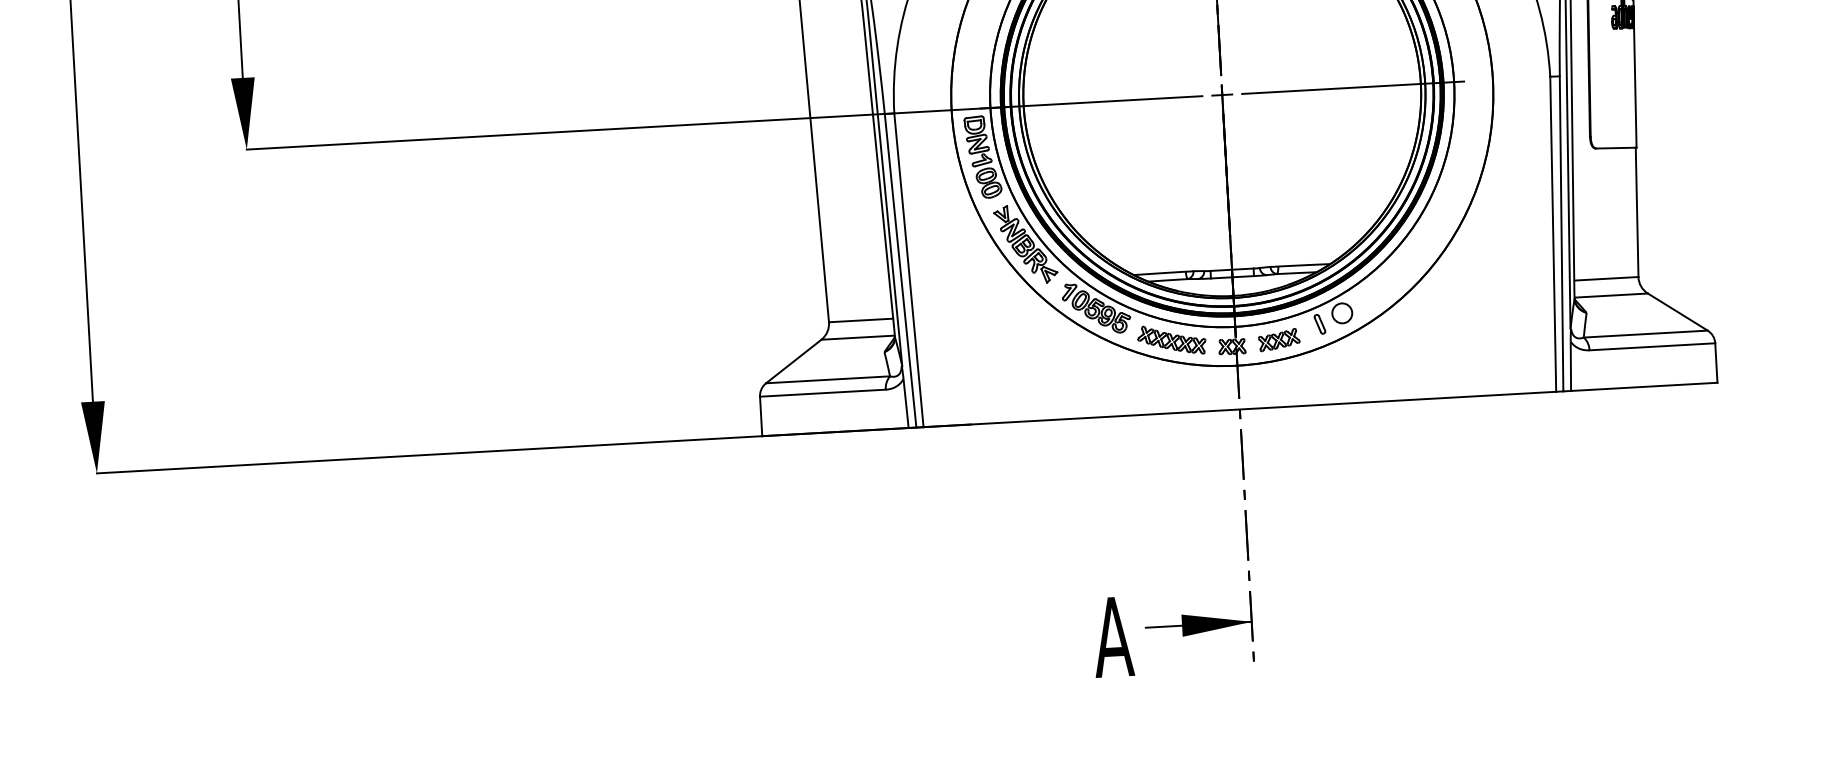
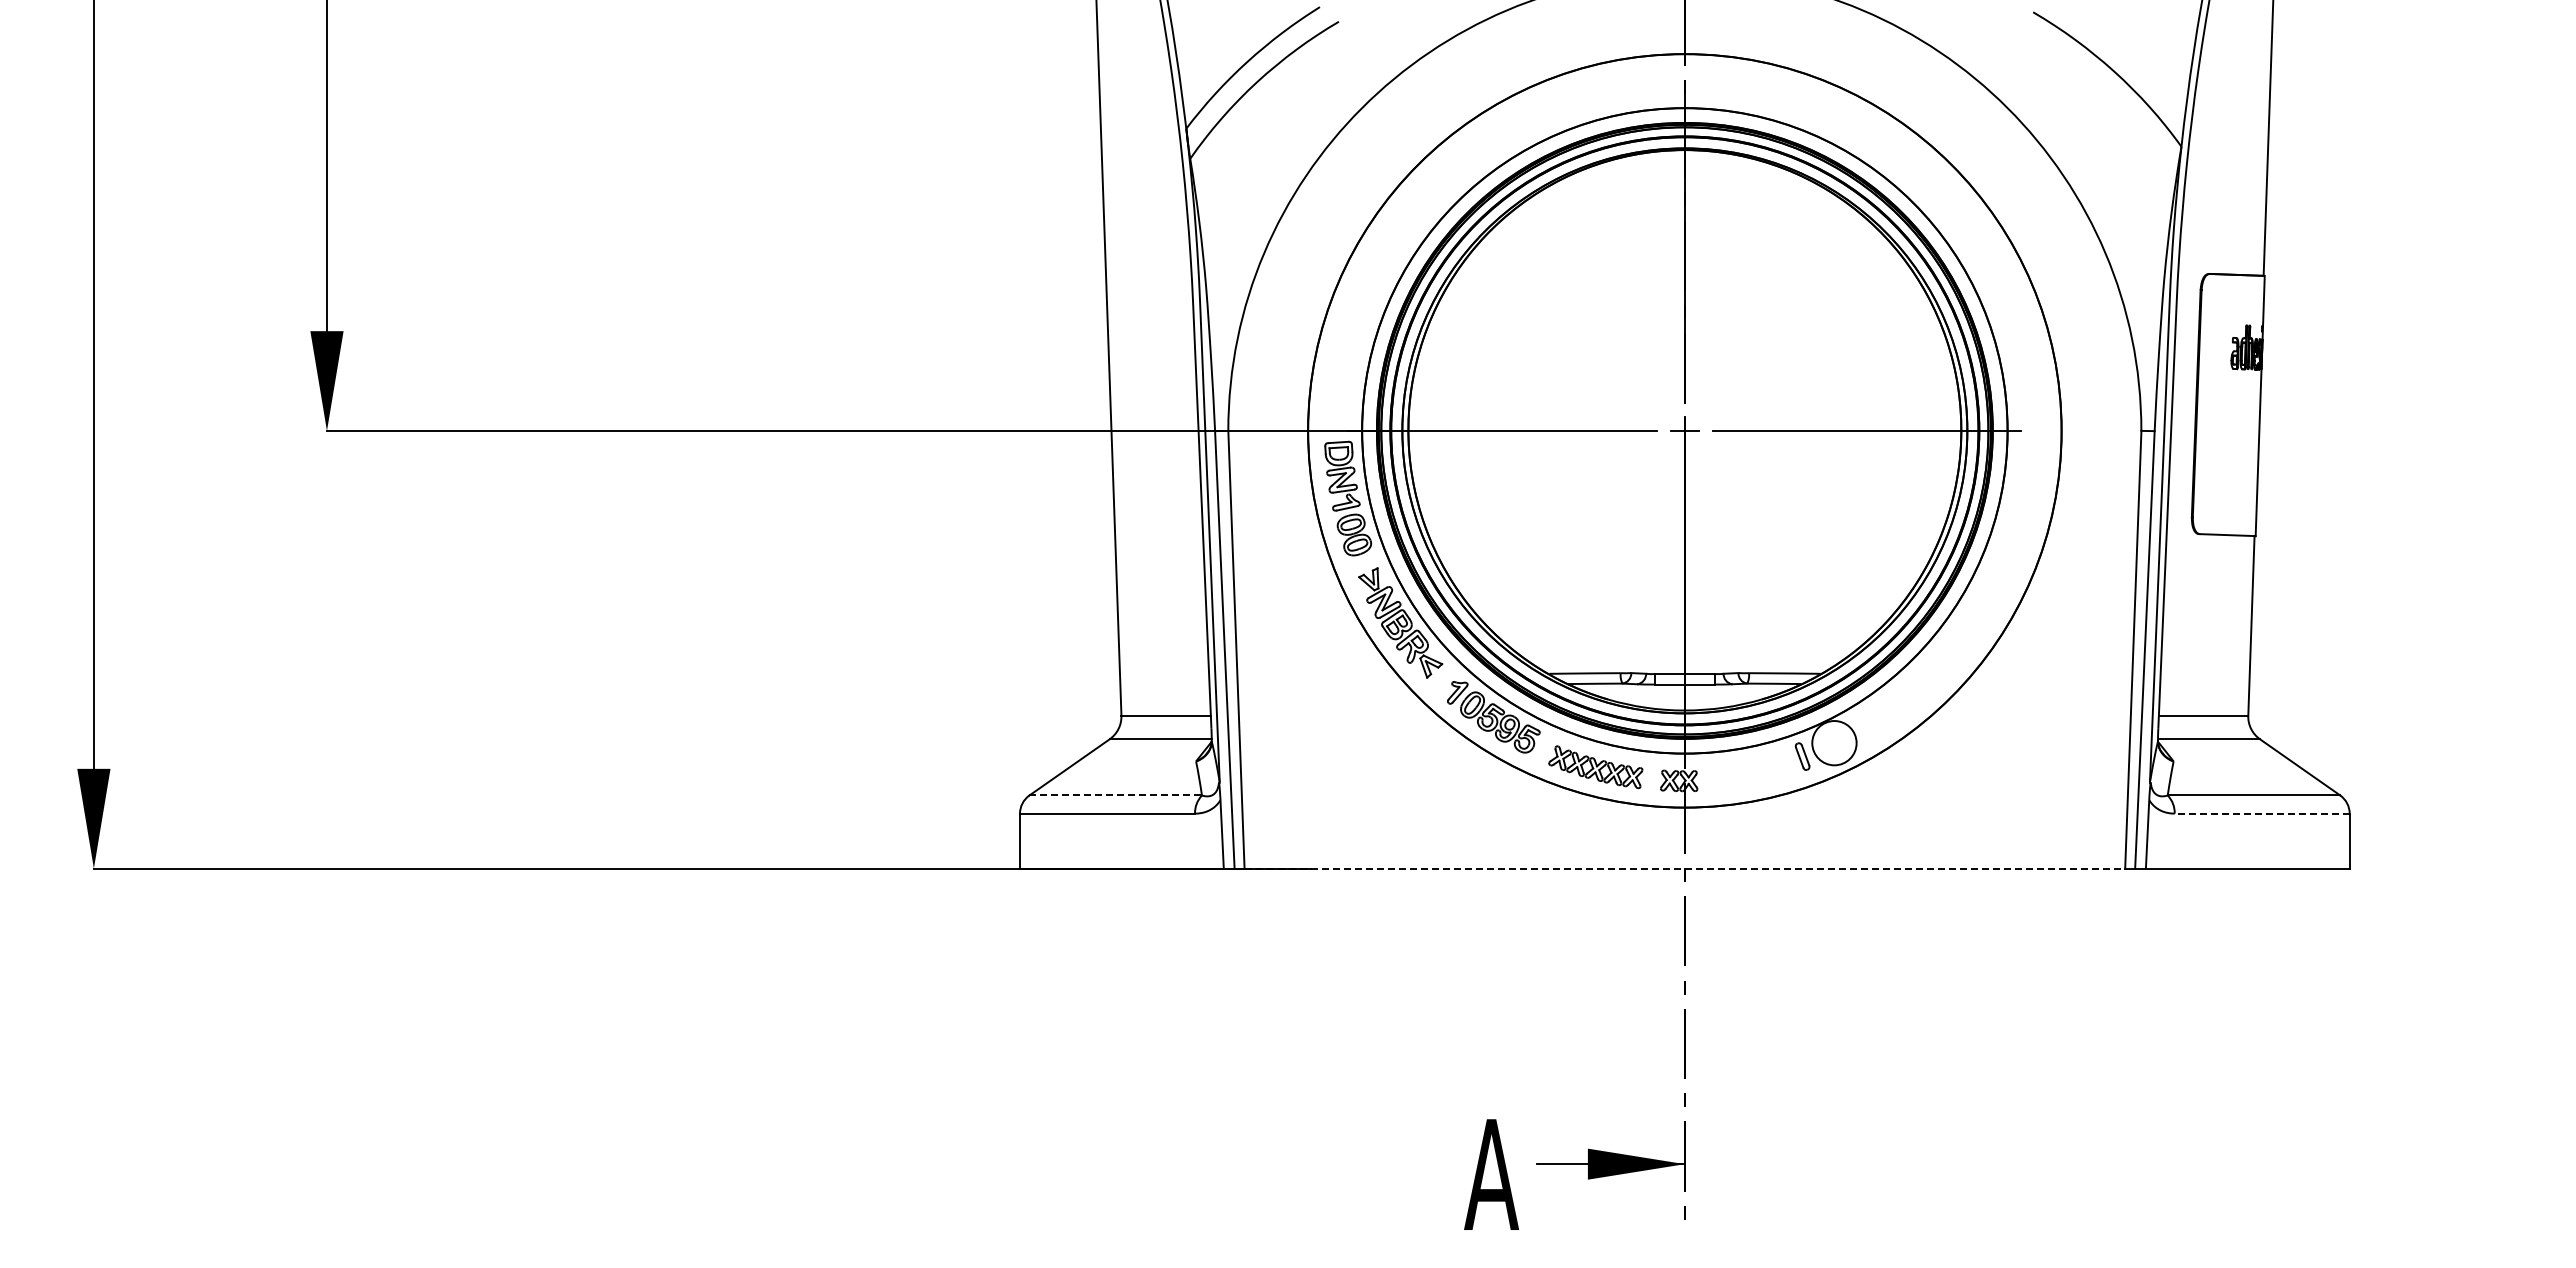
circle: (1342, 313) -> (1834, 743), size x1.6
part: (1278, 340) -> (1744, 775), removed
line: (1651, 346) -> (2261, 813), solid -> dashed
line: (828, 379) -> (1116, 795), solid -> dashed
line: (1240, 409) -> (1685, 868), solid -> dashed

